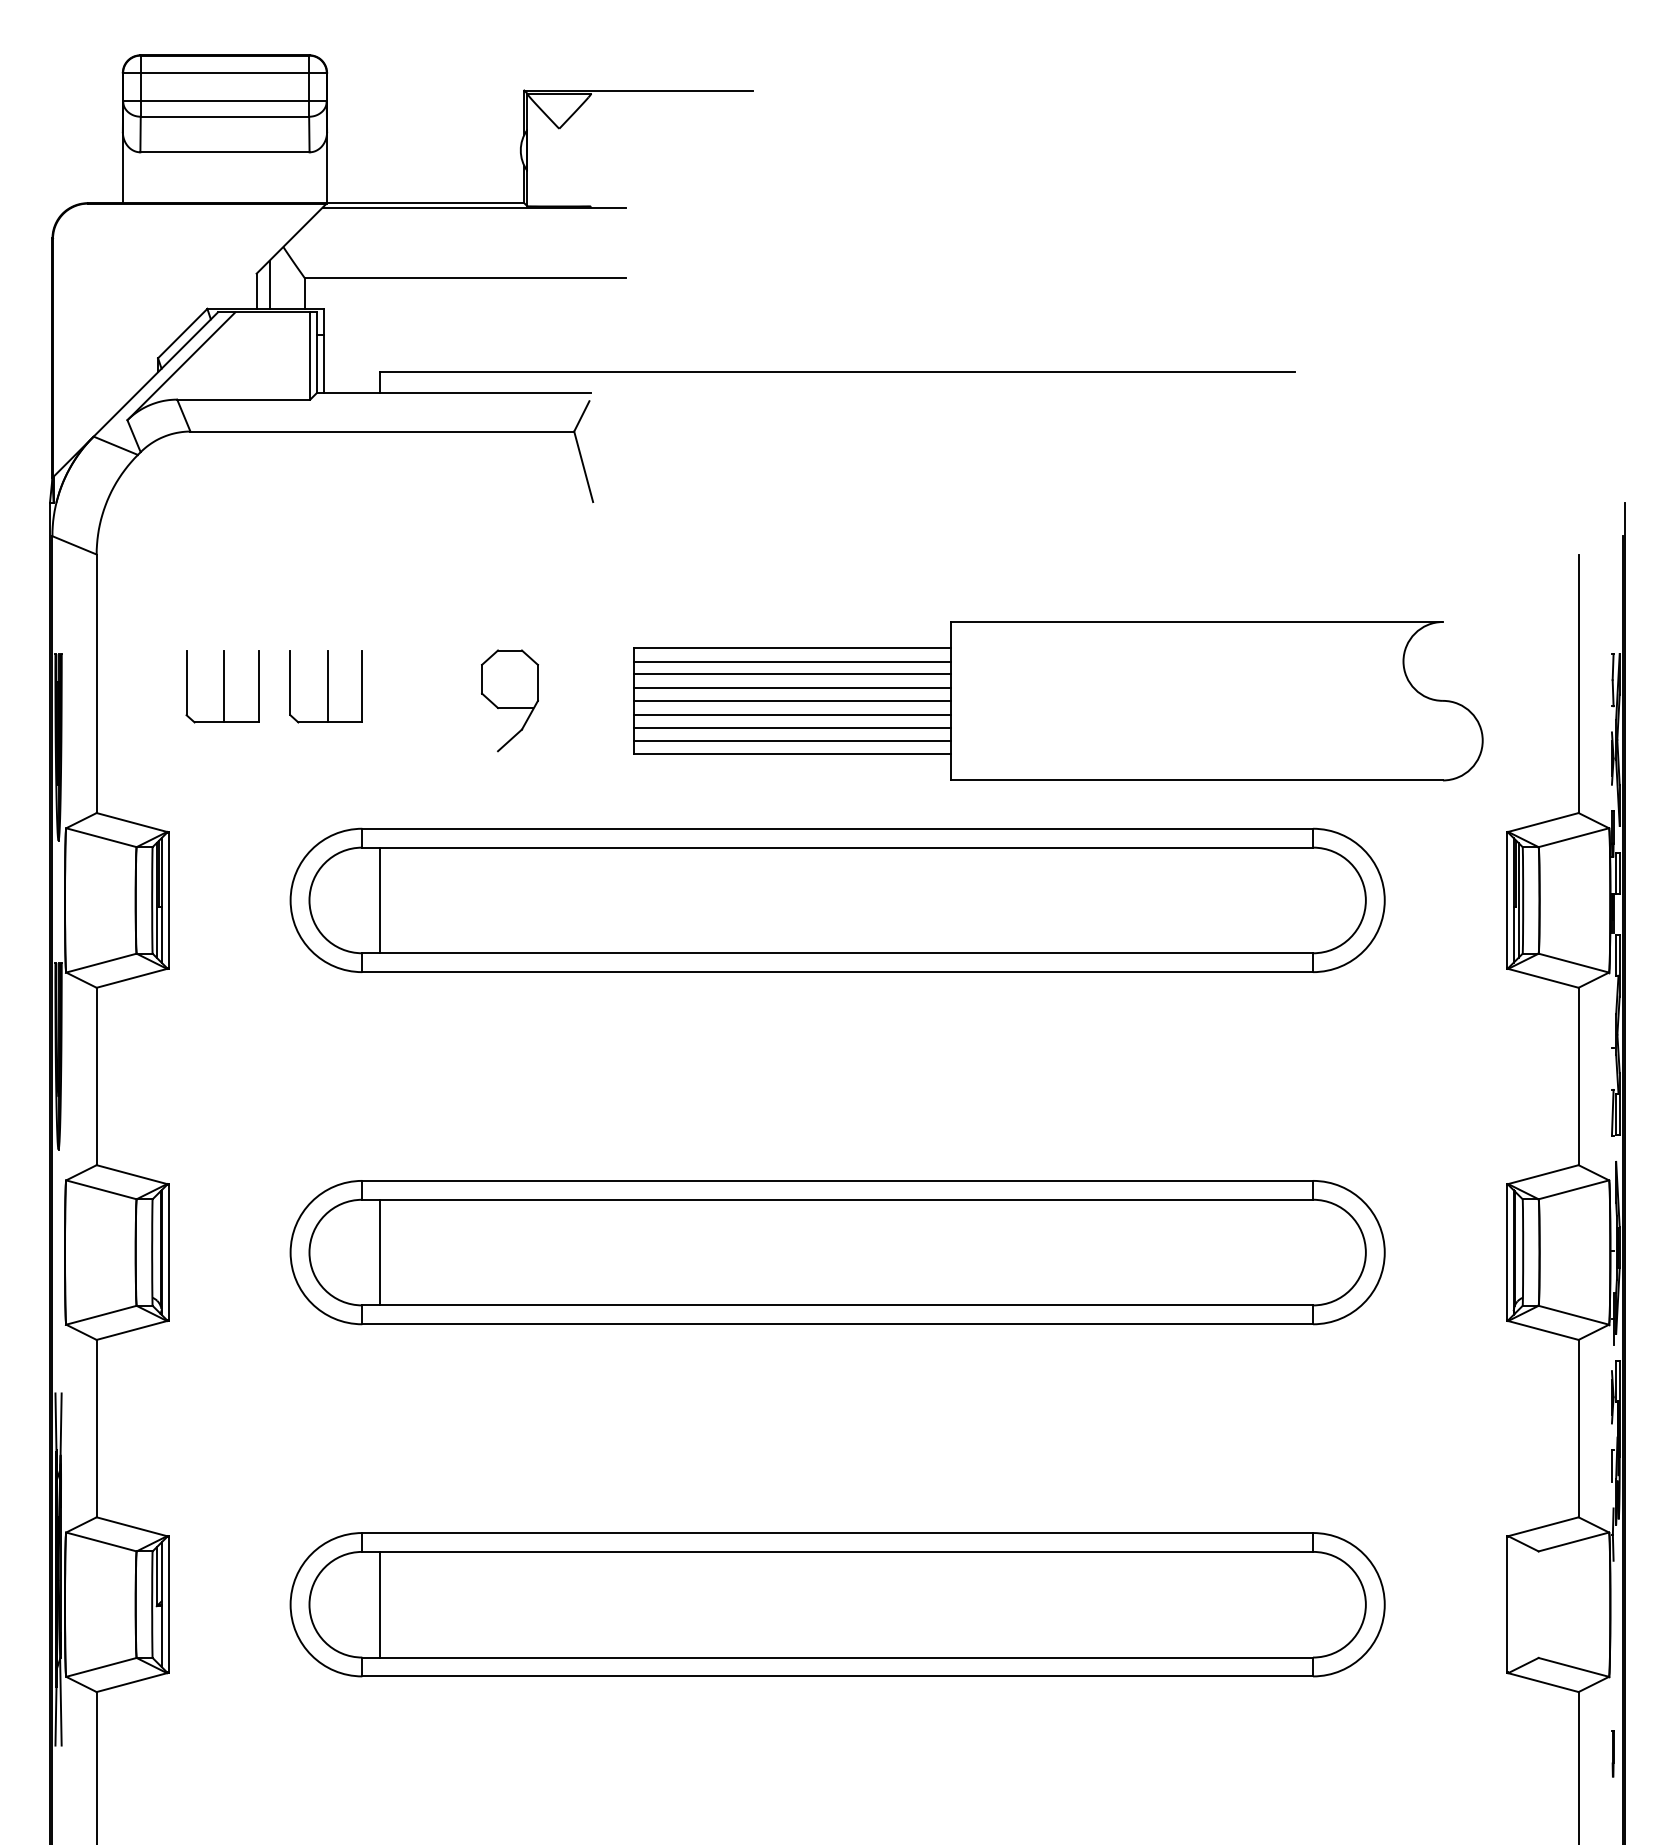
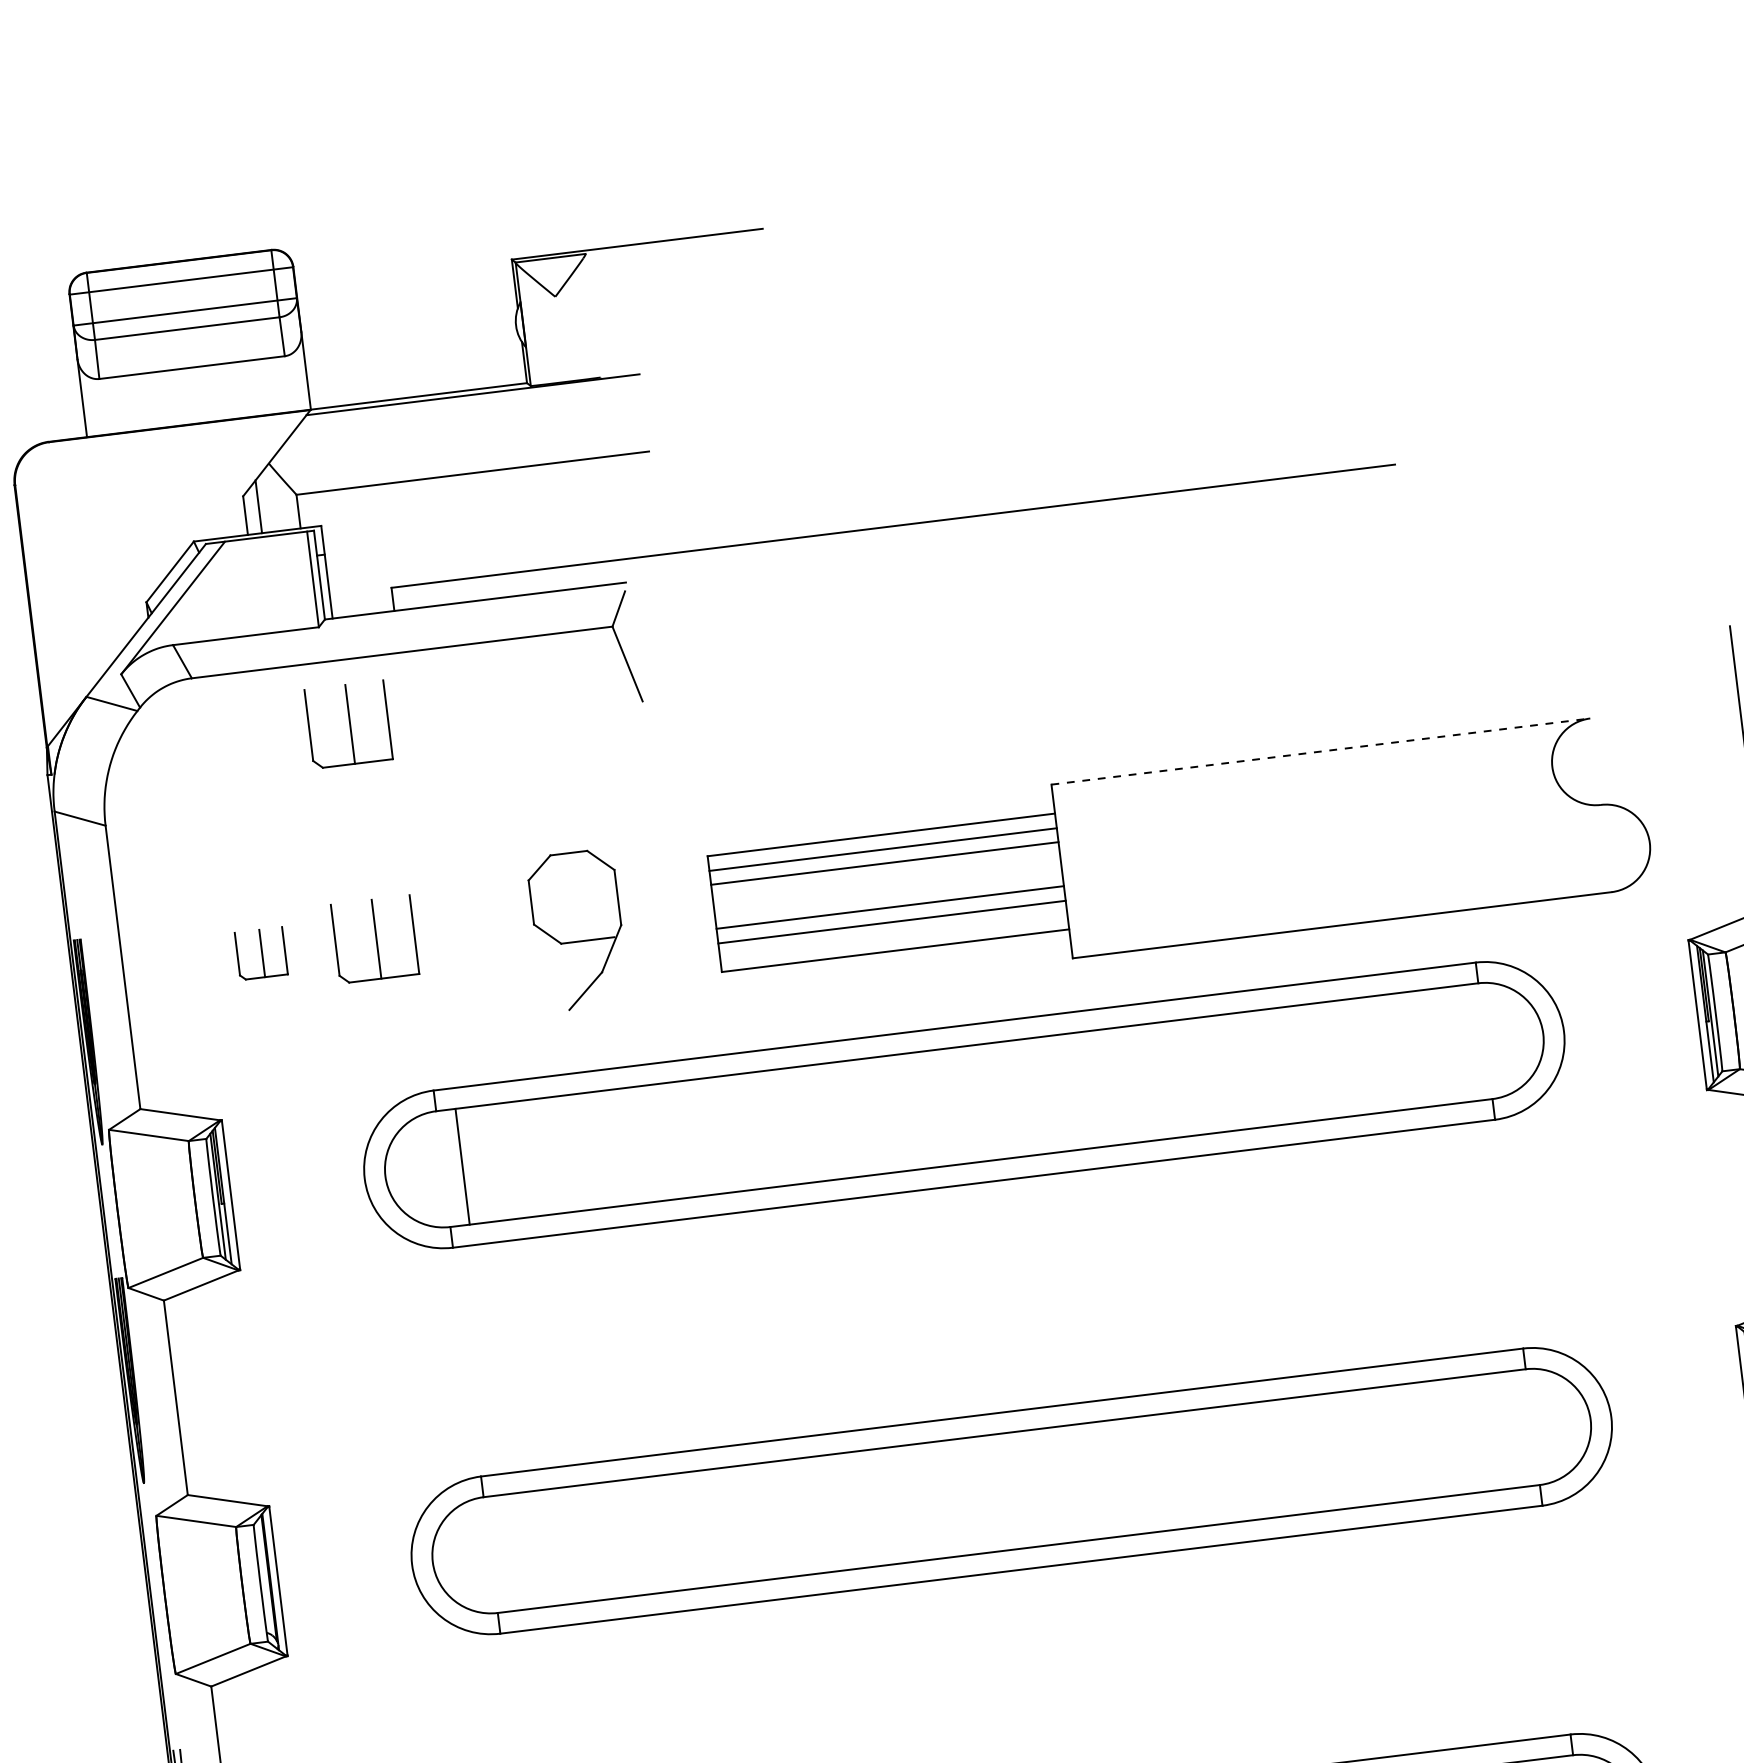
part: (325, 490) -> (347, 724), added
line: (1197, 621) -> (1321, 750), solid -> dashed
part: (222, 686) -> (261, 953), size x0.6
line: (792, 687) -> (886, 877), removed
part: (509, 700) -> (577, 930), size x1.4
line: (792, 701) -> (888, 893), removed
line: (792, 741) -> (893, 937), removed
line: (379, 1252) -> (509, 1552), removed

